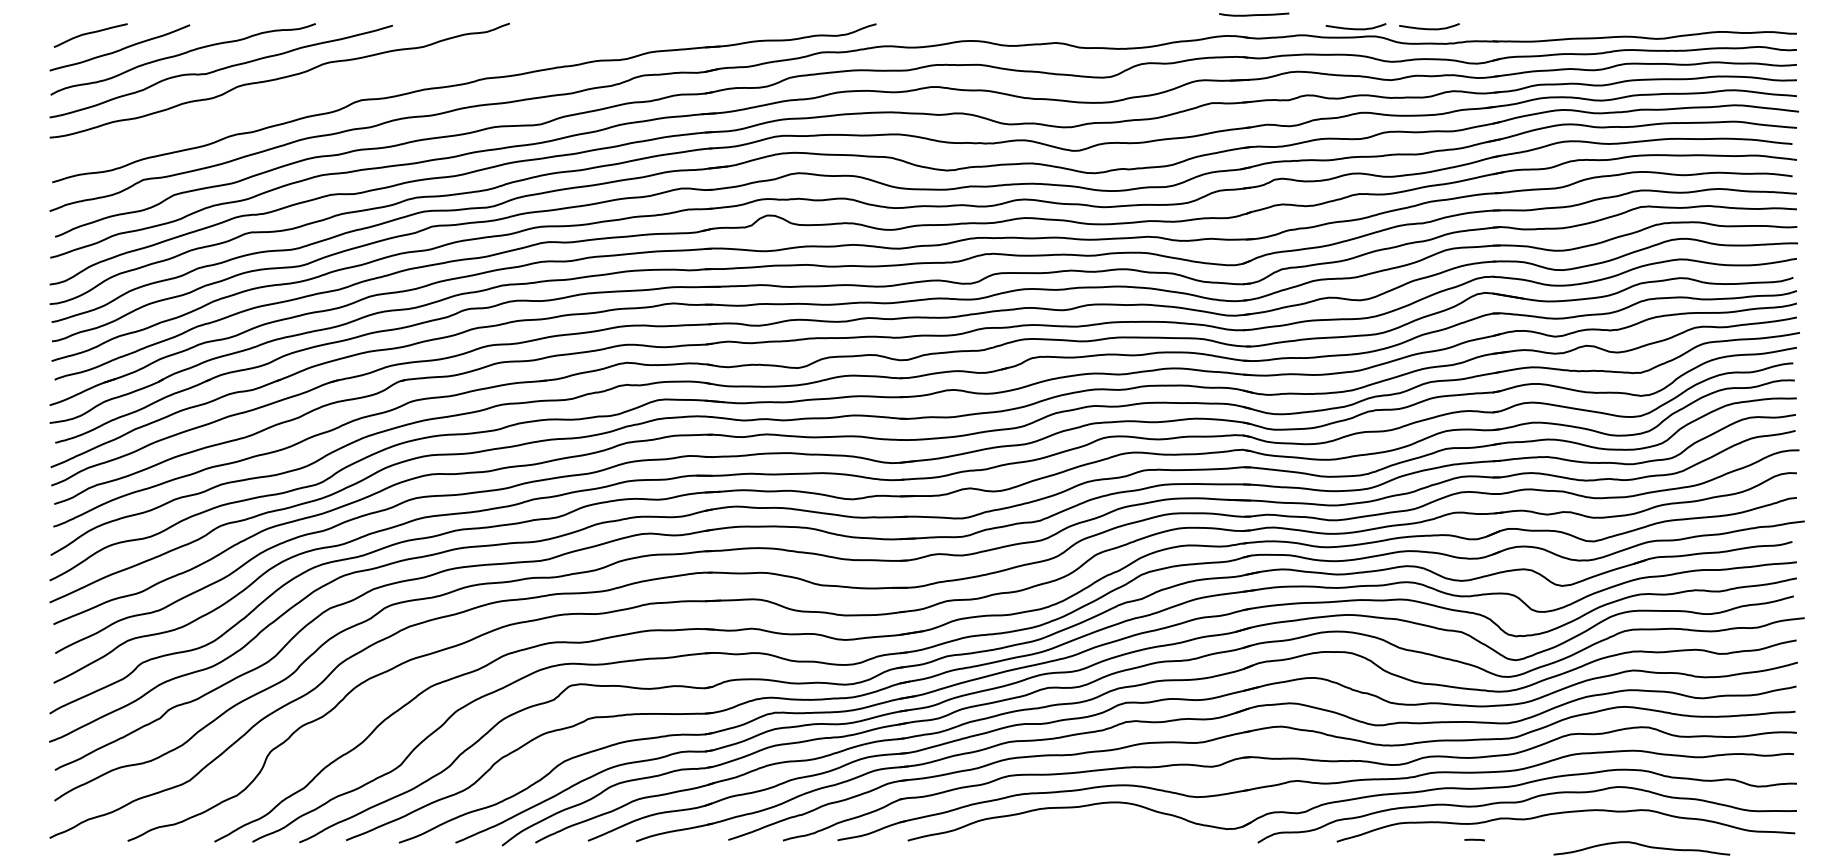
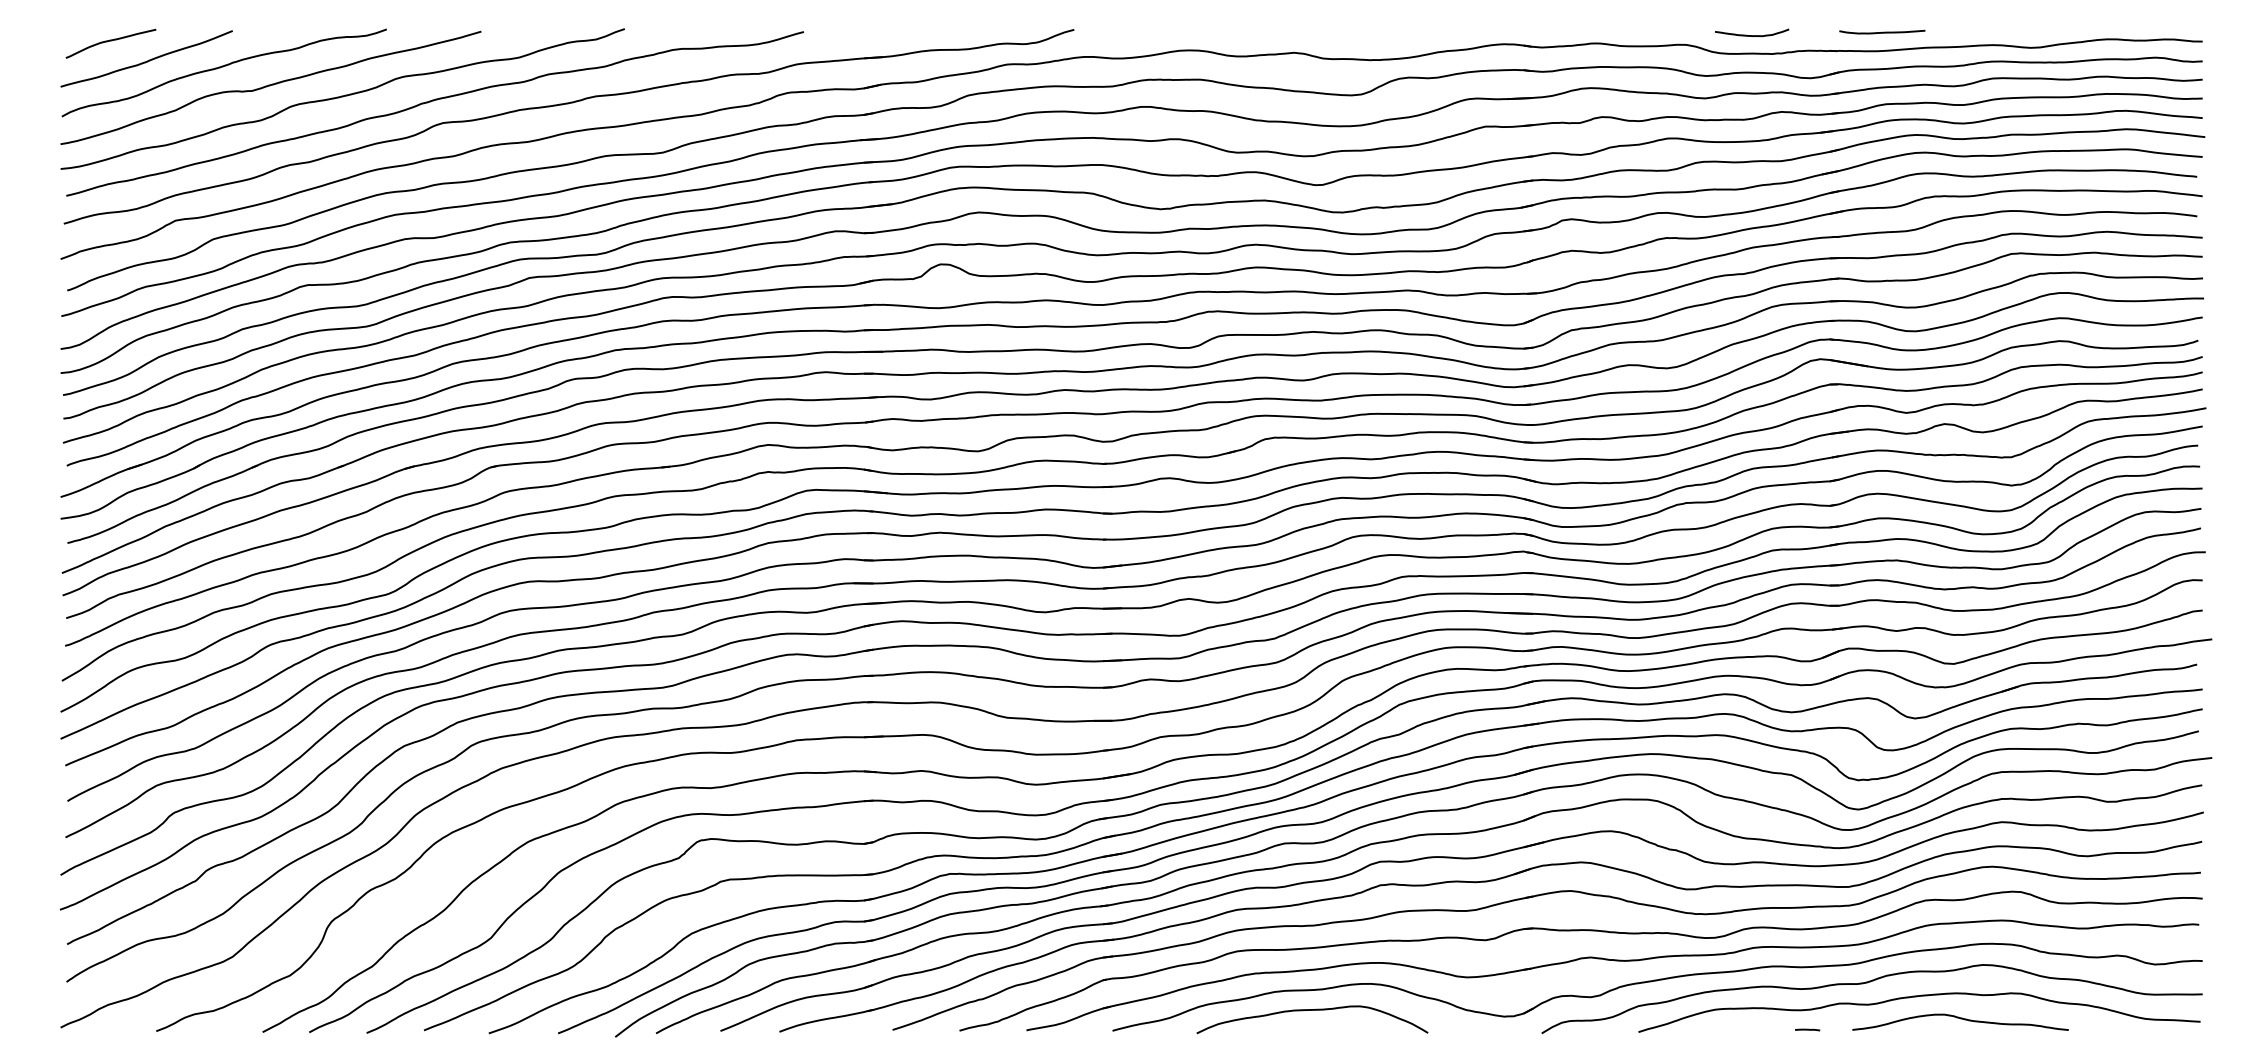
curve: (1254, 14) -> (1882, 31), moved
curve: (1356, 28) -> (1662, 35), removed
curve: (351, 83) -> (430, 102), added
curve: (1070, 824) -> (1312, 1010), added
curve: (1641, 846) -> (1960, 1019), moved

